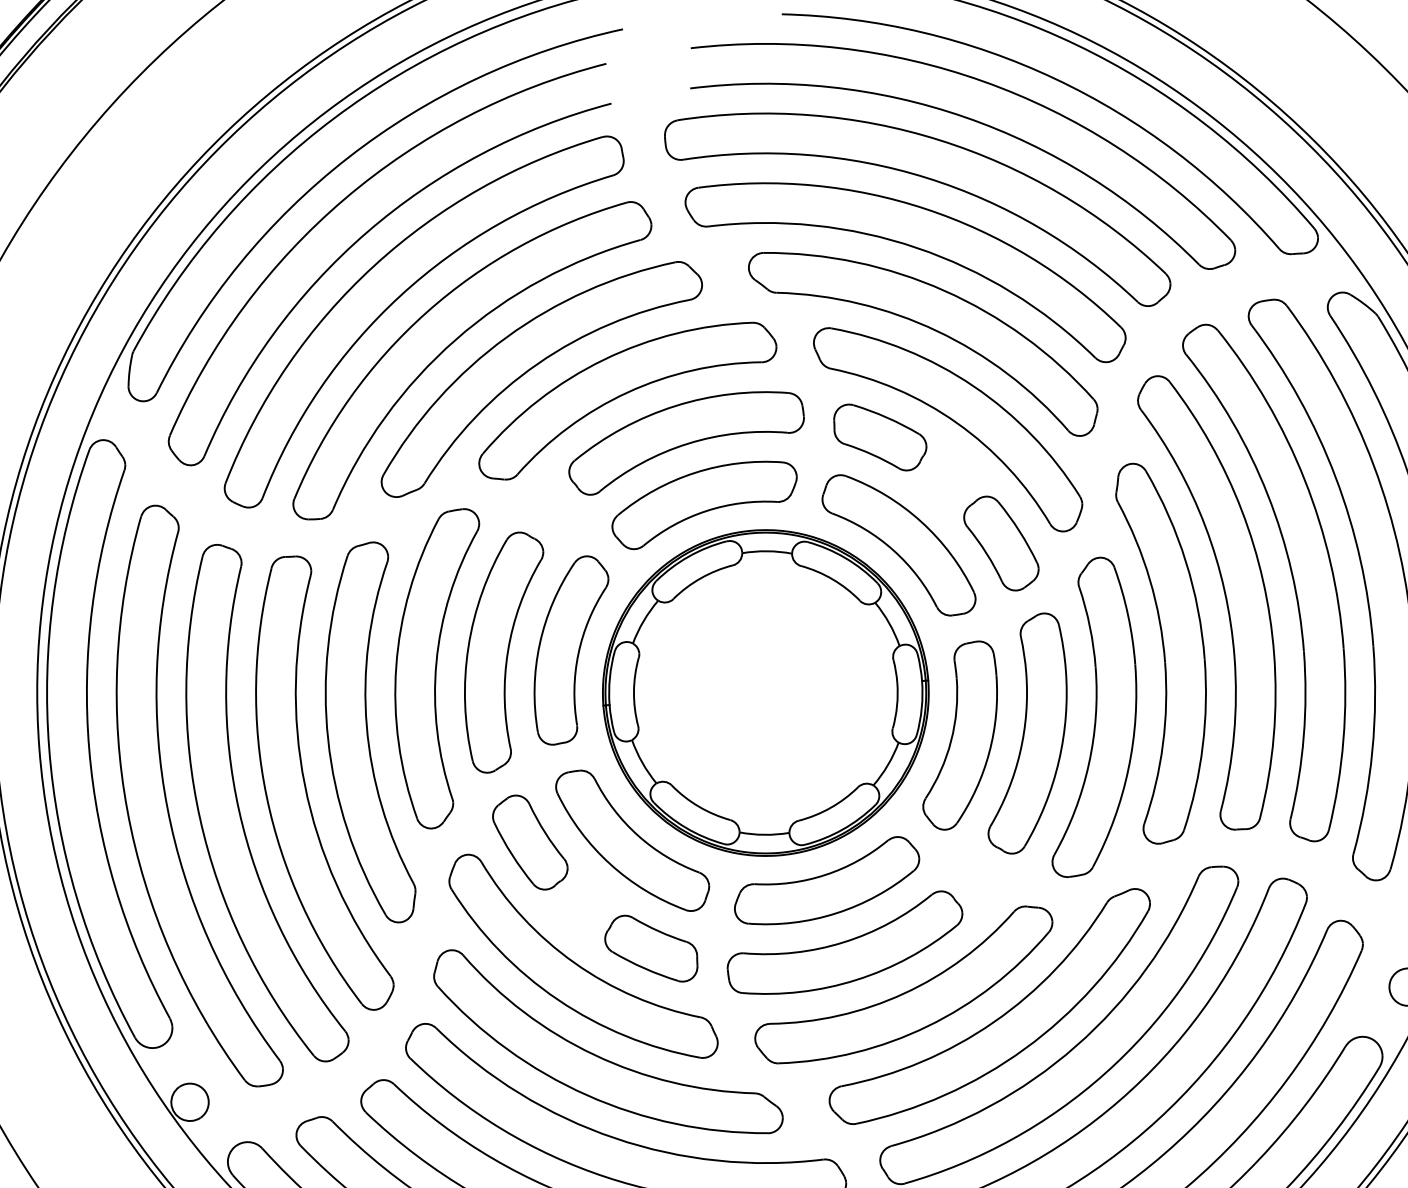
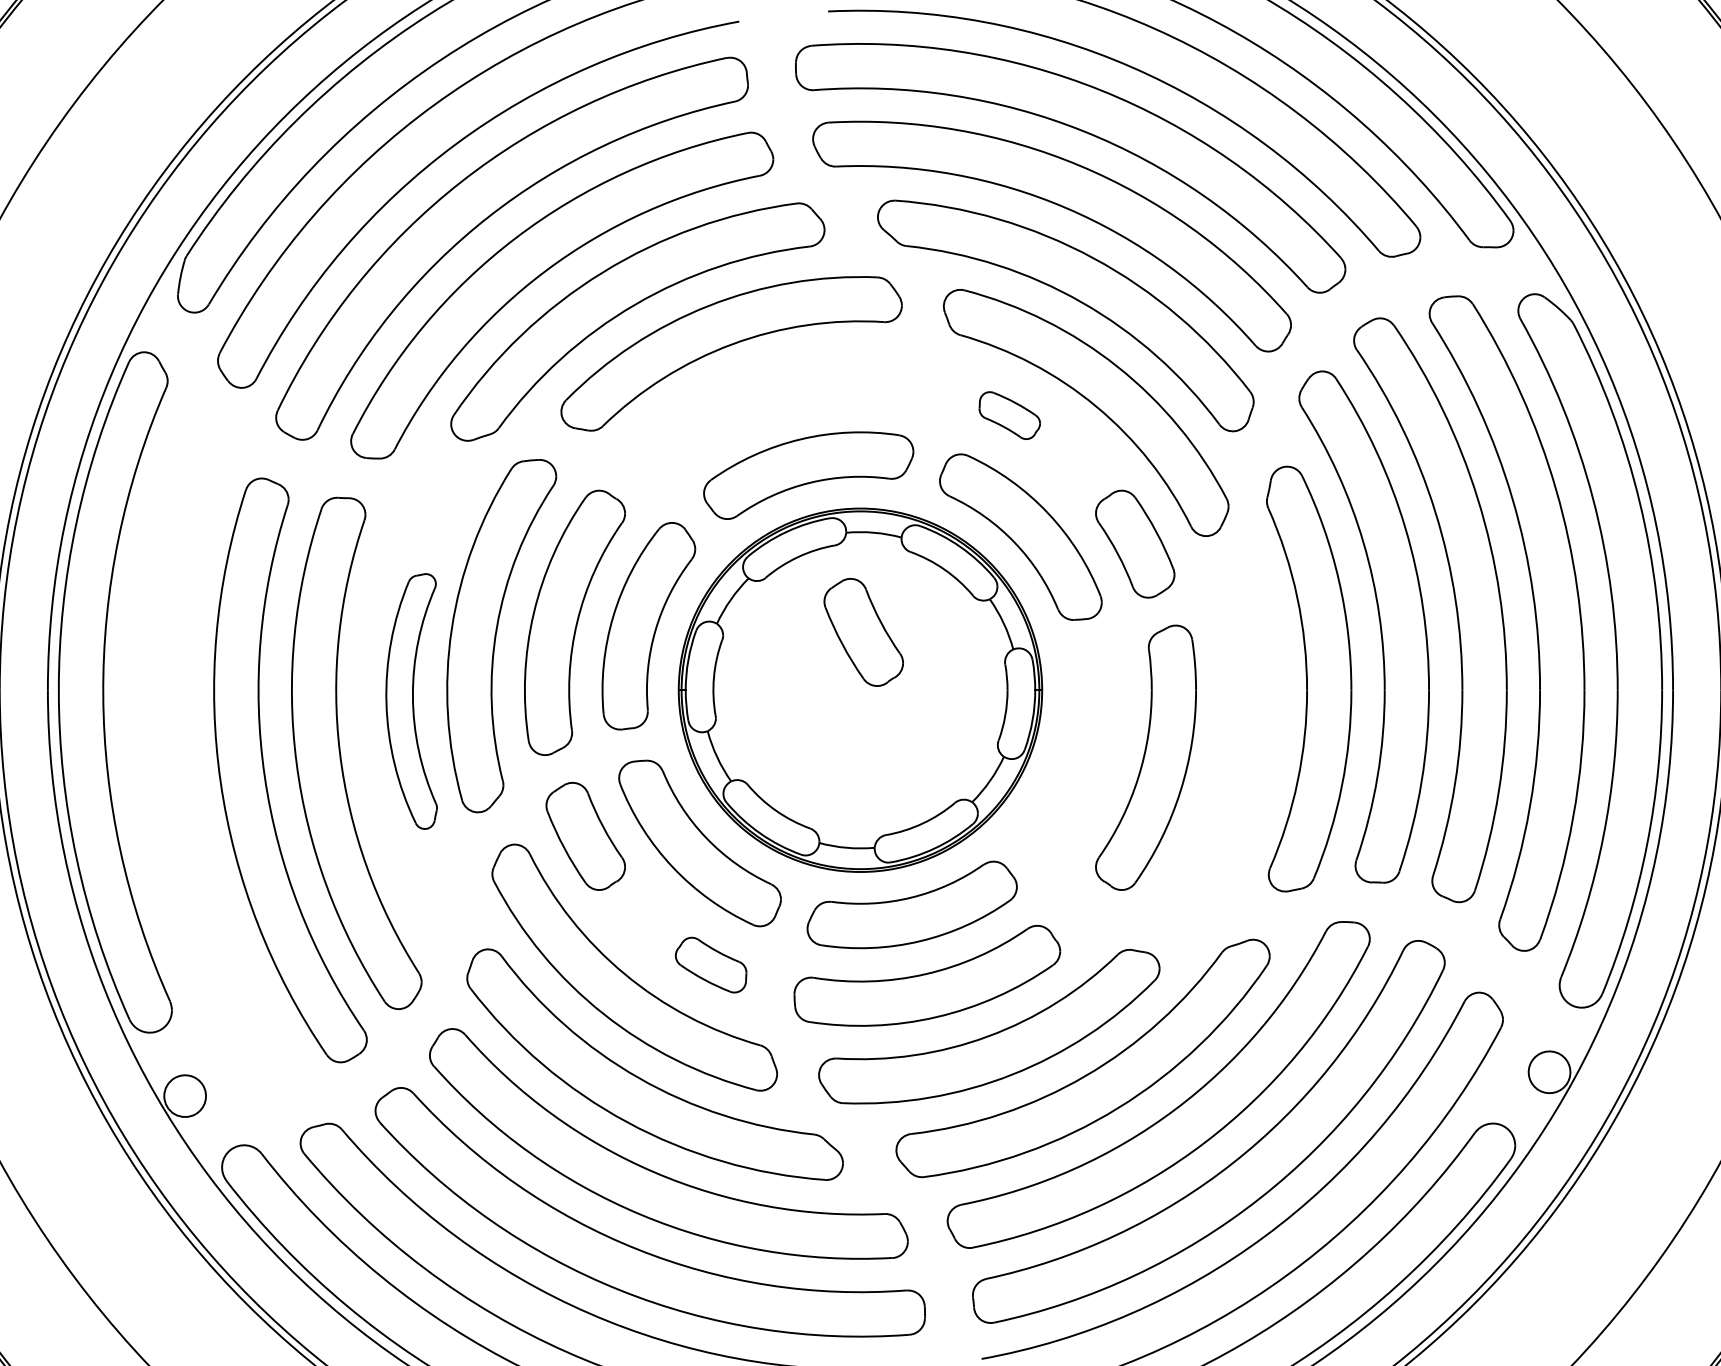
part: (880, 437) -> (1009, 415), size x0.6
part: (686, 442) -> (793, 404), removed
part: (764, 640) -> (863, 631), added
part: (1089, 716) -> (1218, 744), removed
part: (365, 733) -> (411, 701), size x0.6
part: (958, 735) -> (1071, 754), removed
part: (167, 799) -> (185, 757), removed
part: (650, 949) -> (710, 965), size x0.7

